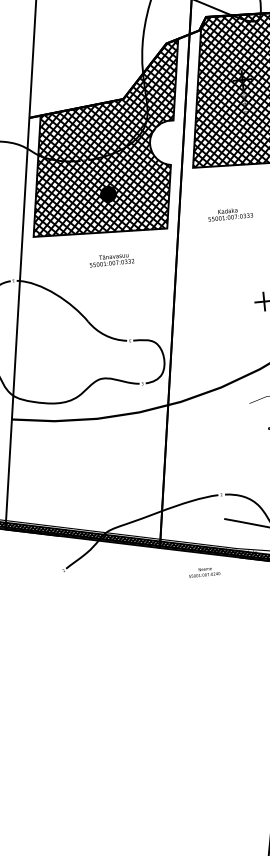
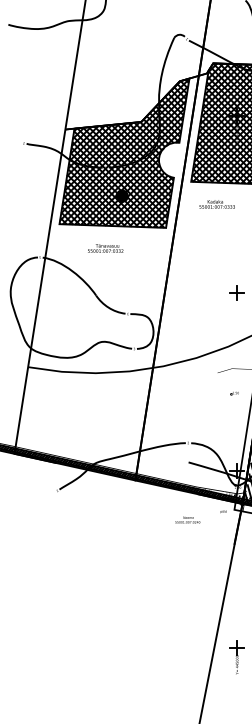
text: (229, 214) -> (216, 204), moved
text: (111, 259) -> (105, 248), moved
text: (203, 571) -> (187, 519), moved

